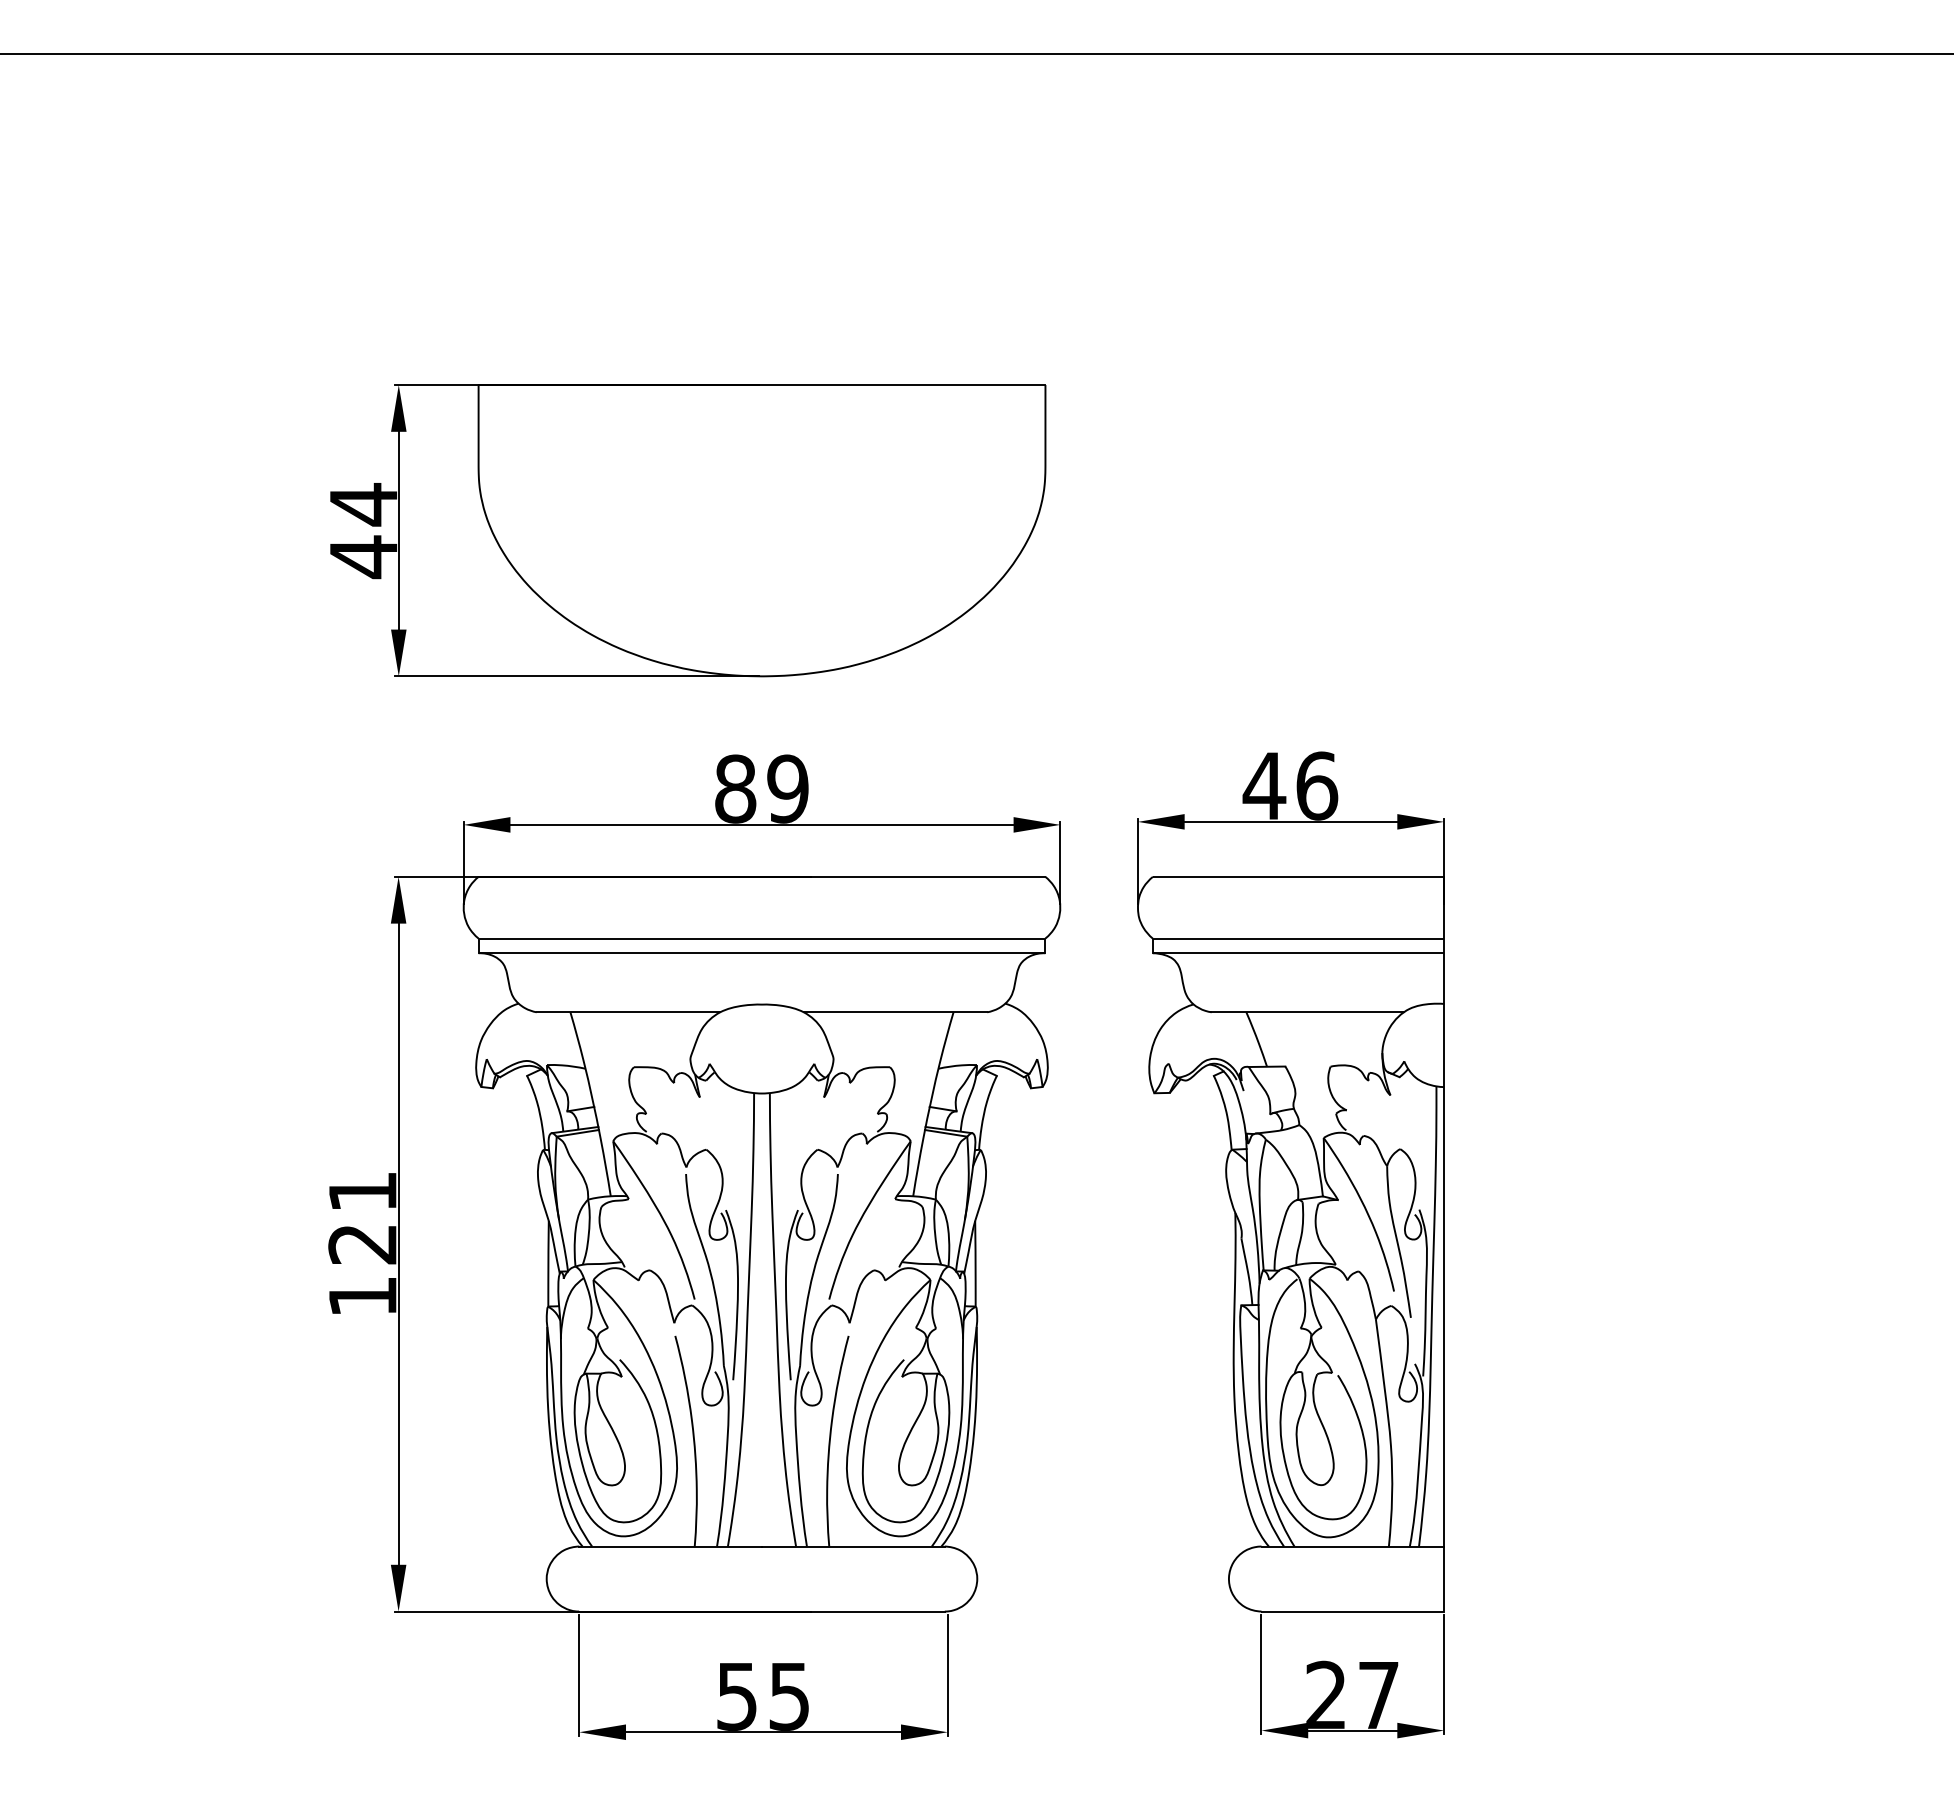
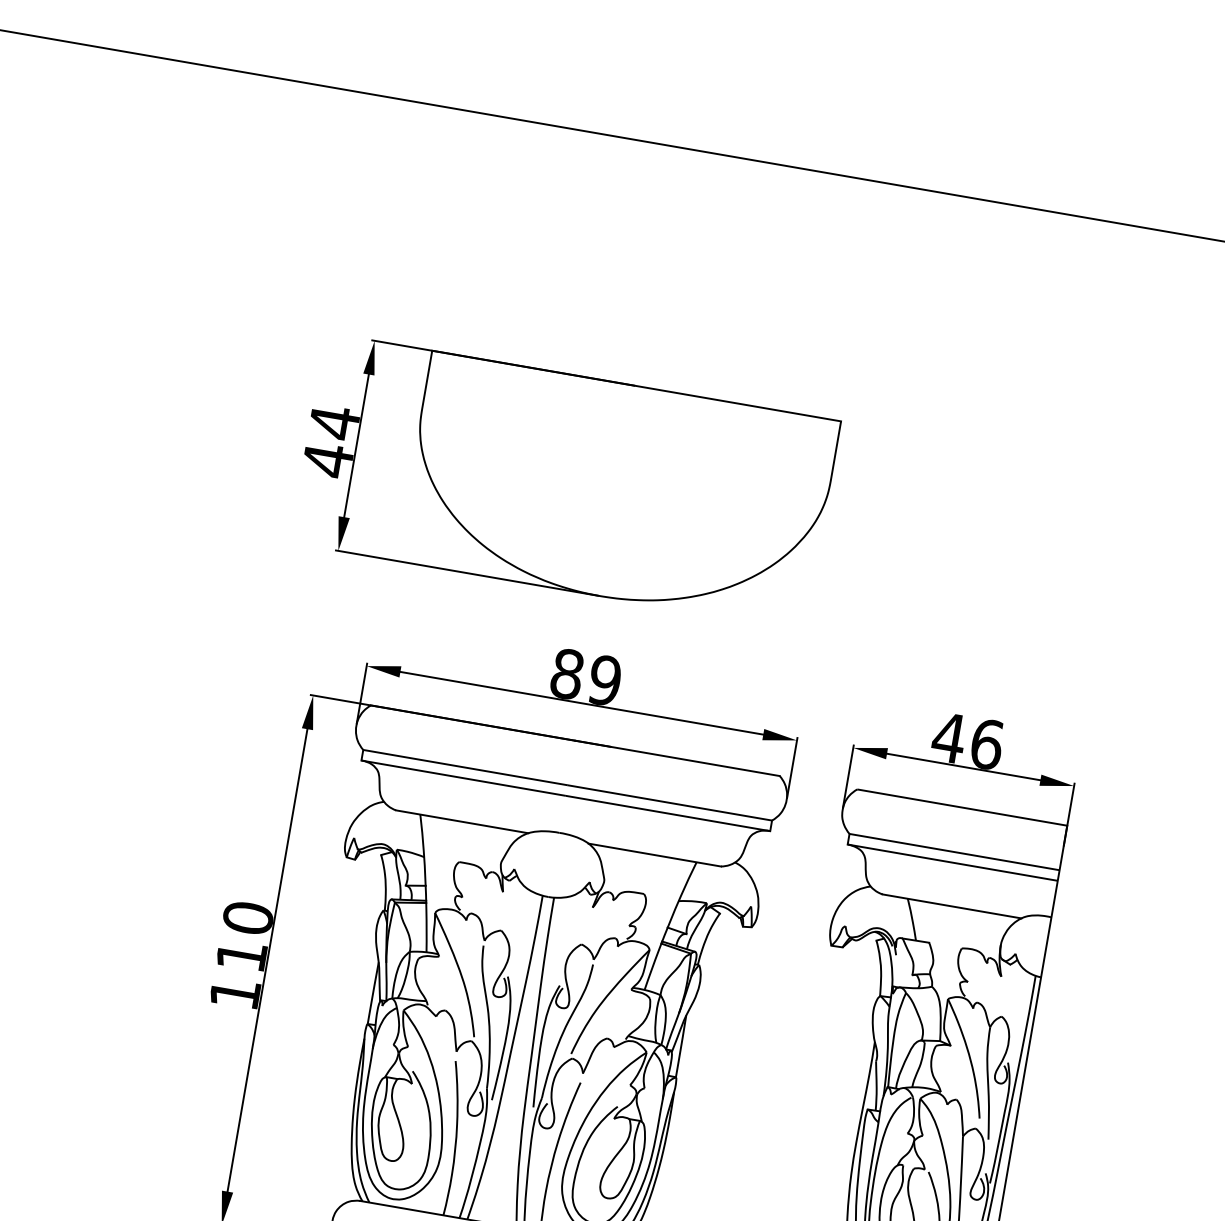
text: (362, 1217) -> (244, 936), 121 -> 110

